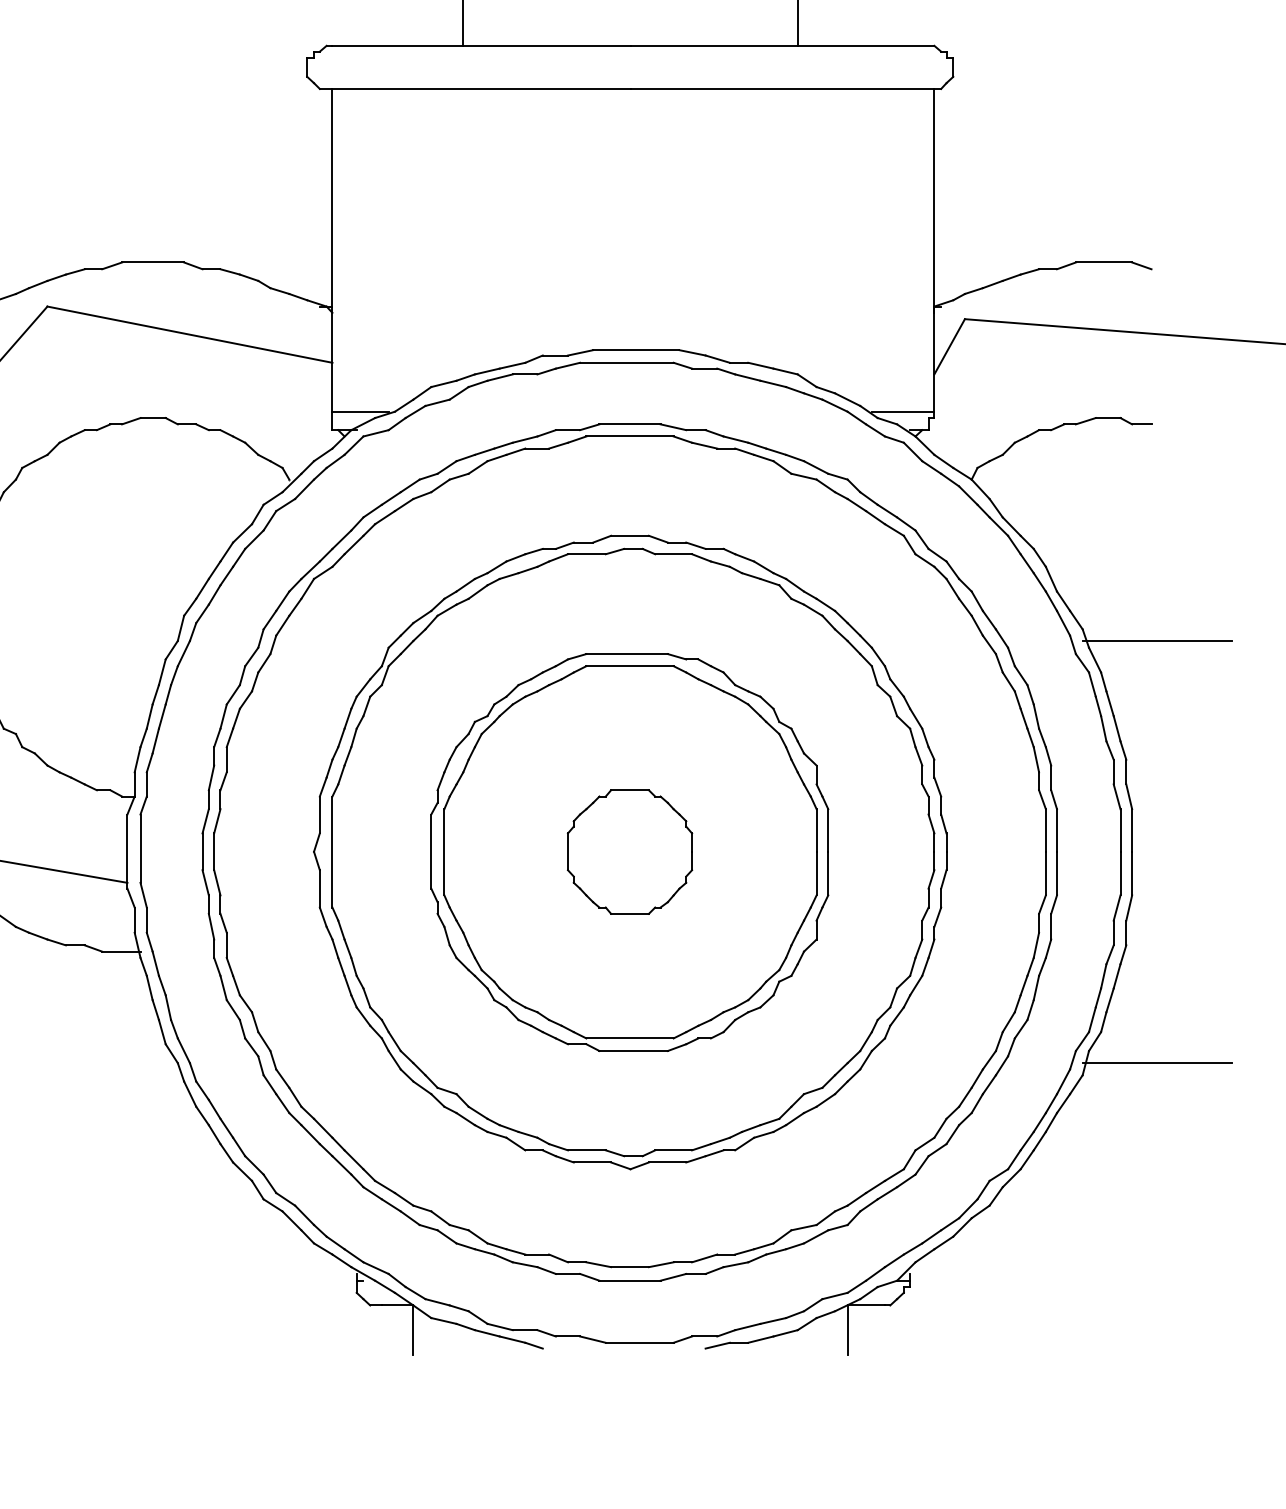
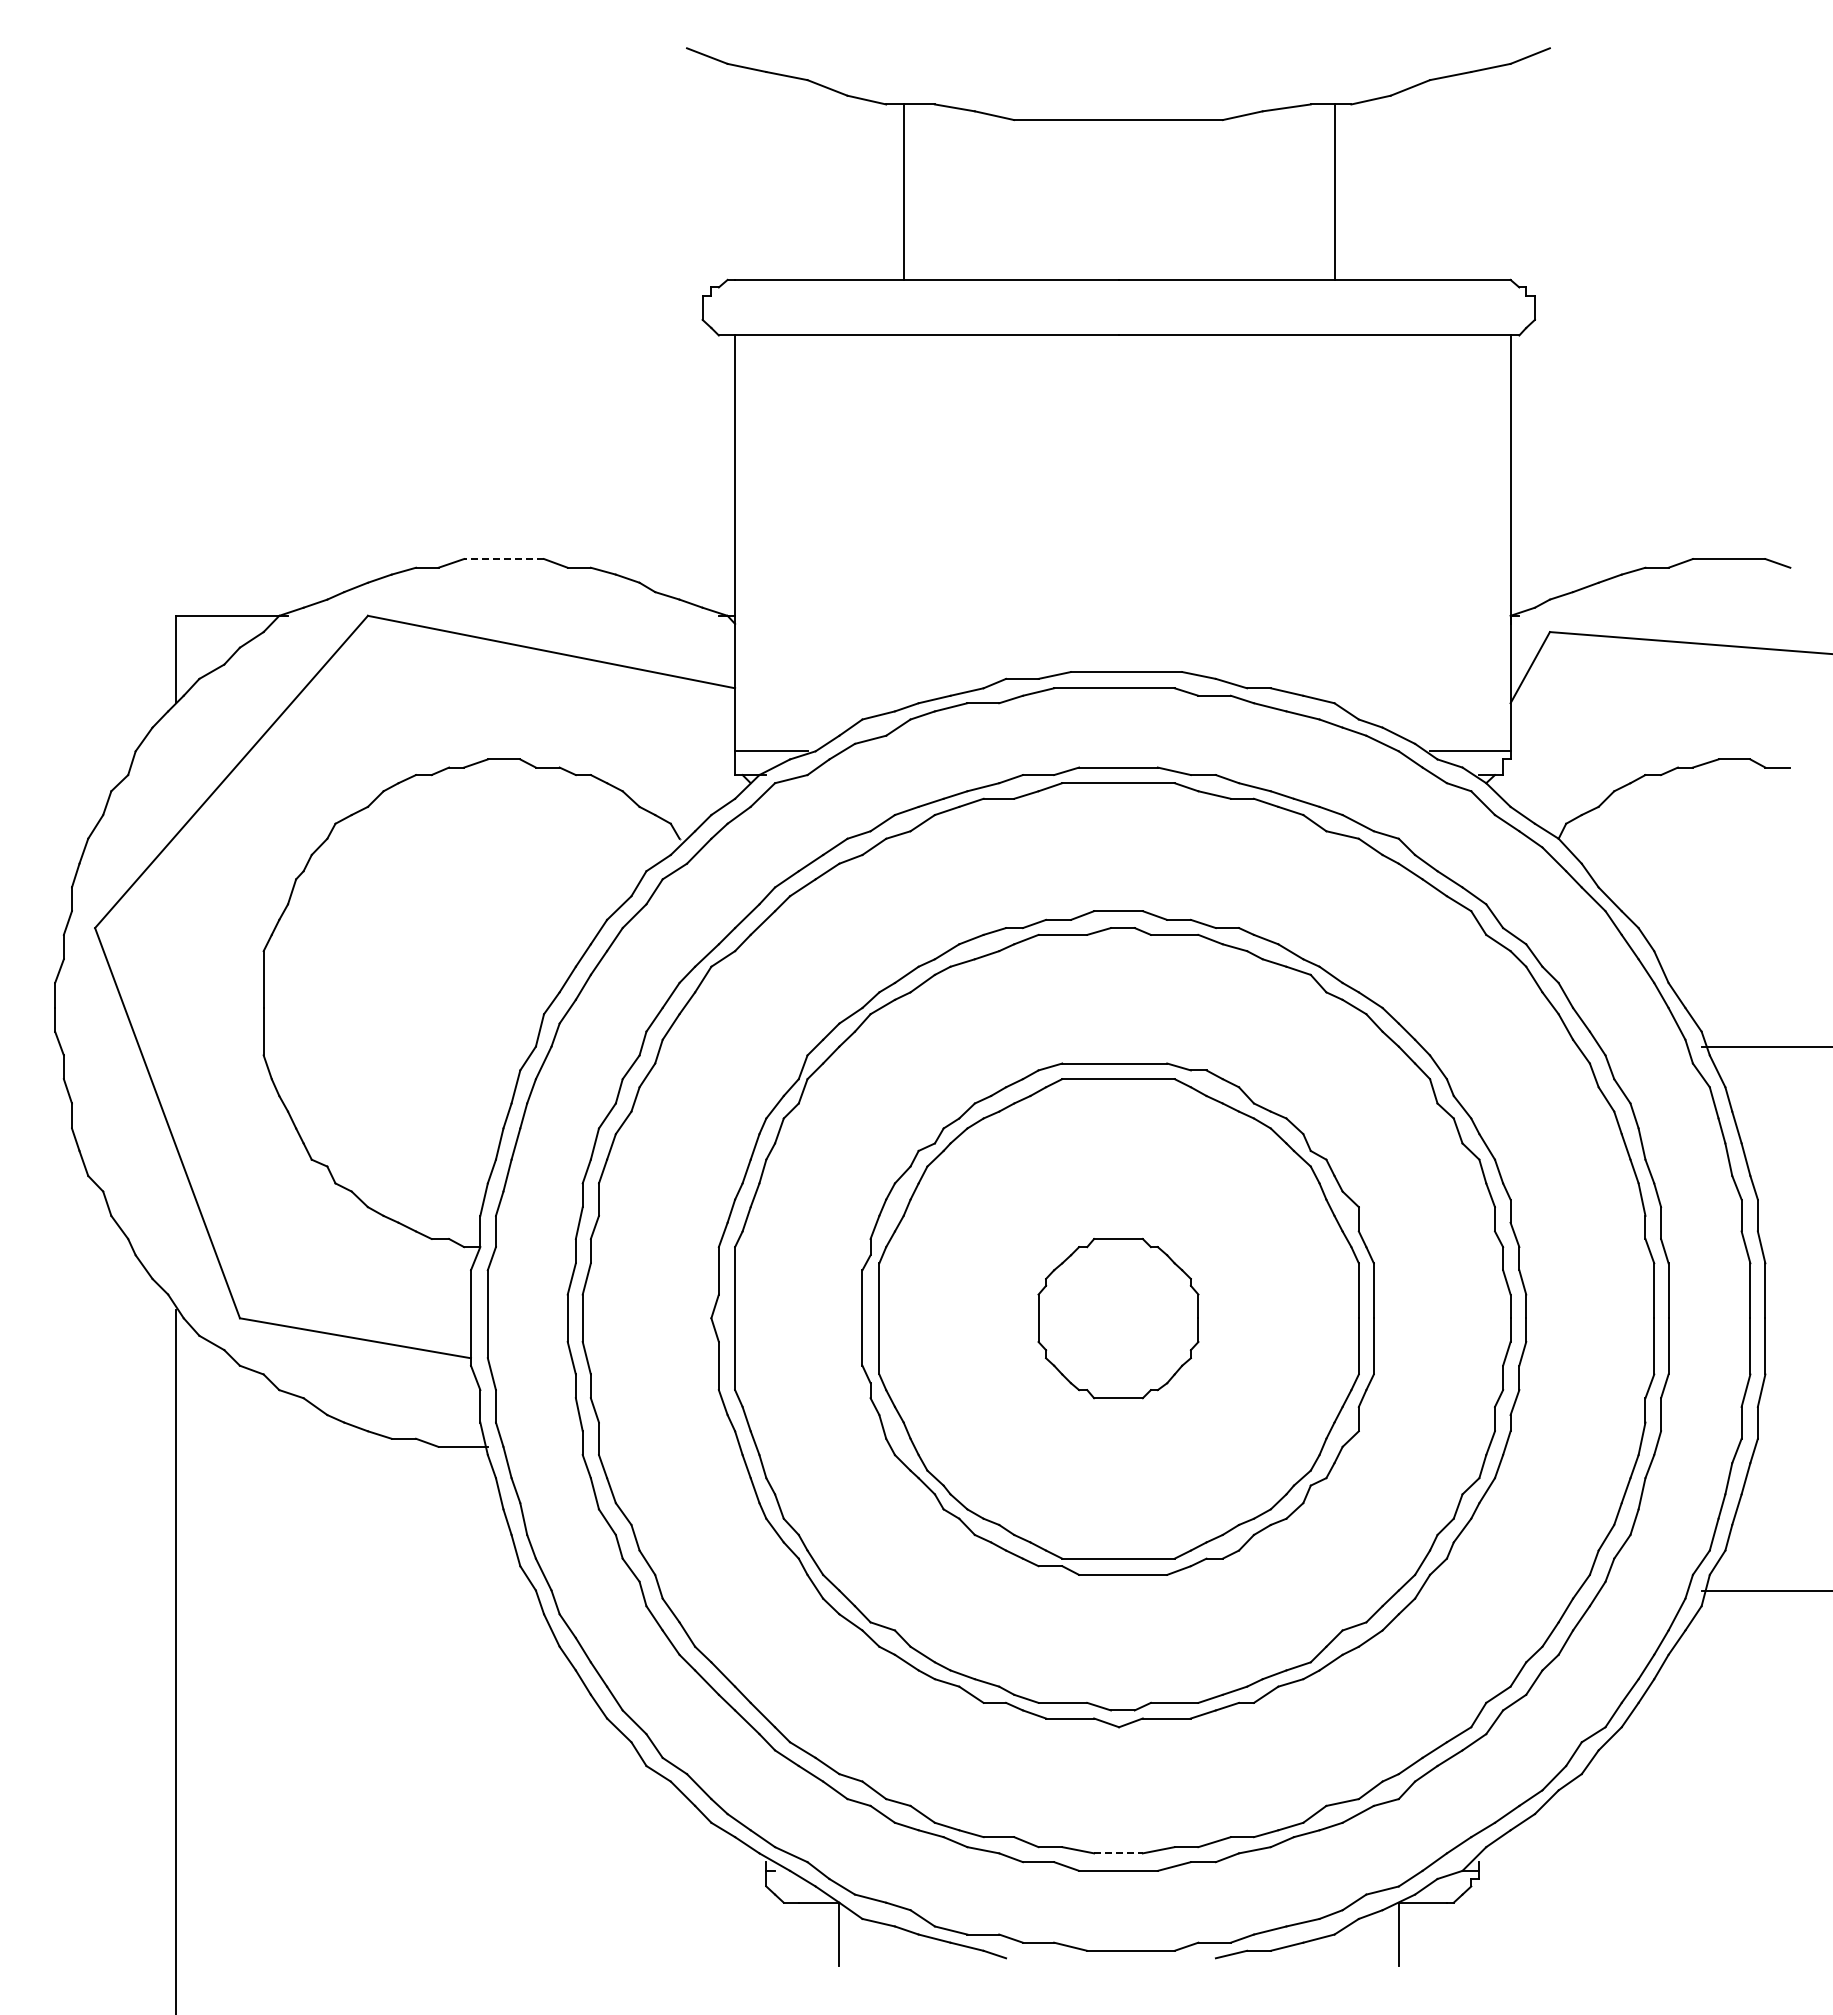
line: (153, 262) -> (504, 559), solid -> dashed
line: (630, 1267) -> (1118, 1853), solid -> dashed

